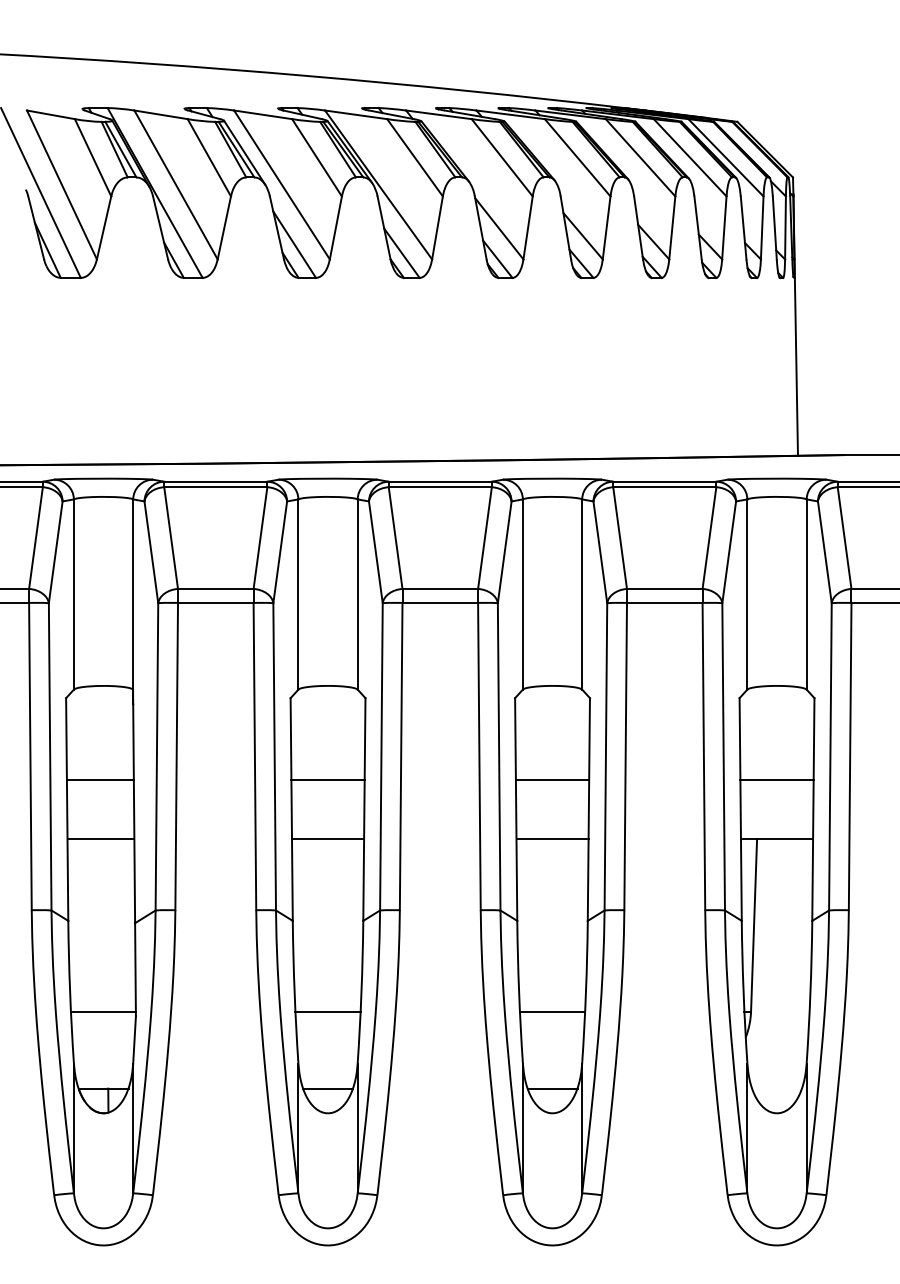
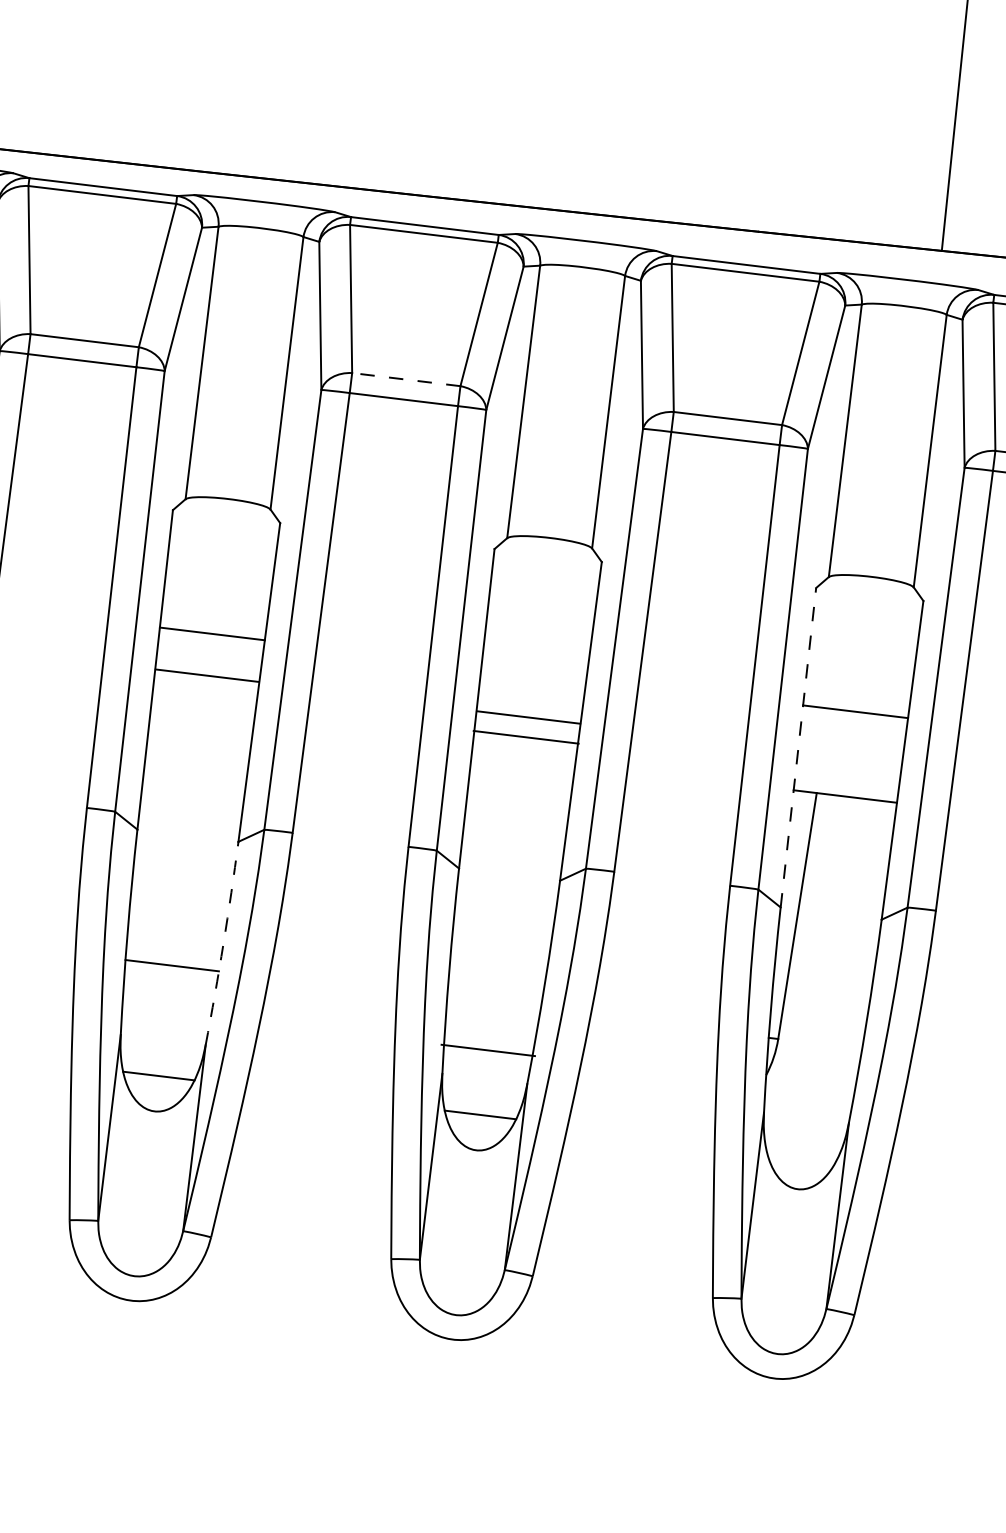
line: (440, 588) -> (406, 379), solid -> dashed
line: (552, 780) -> (526, 737), moved
line: (740, 809) -> (798, 747), solid -> dashed
line: (328, 839) -> (207, 676), moved
line: (552, 839) -> (528, 717), moved
arc: (361, 992) -> (223, 944), solid -> dashed
line: (552, 1011) -> (488, 1050), moved

